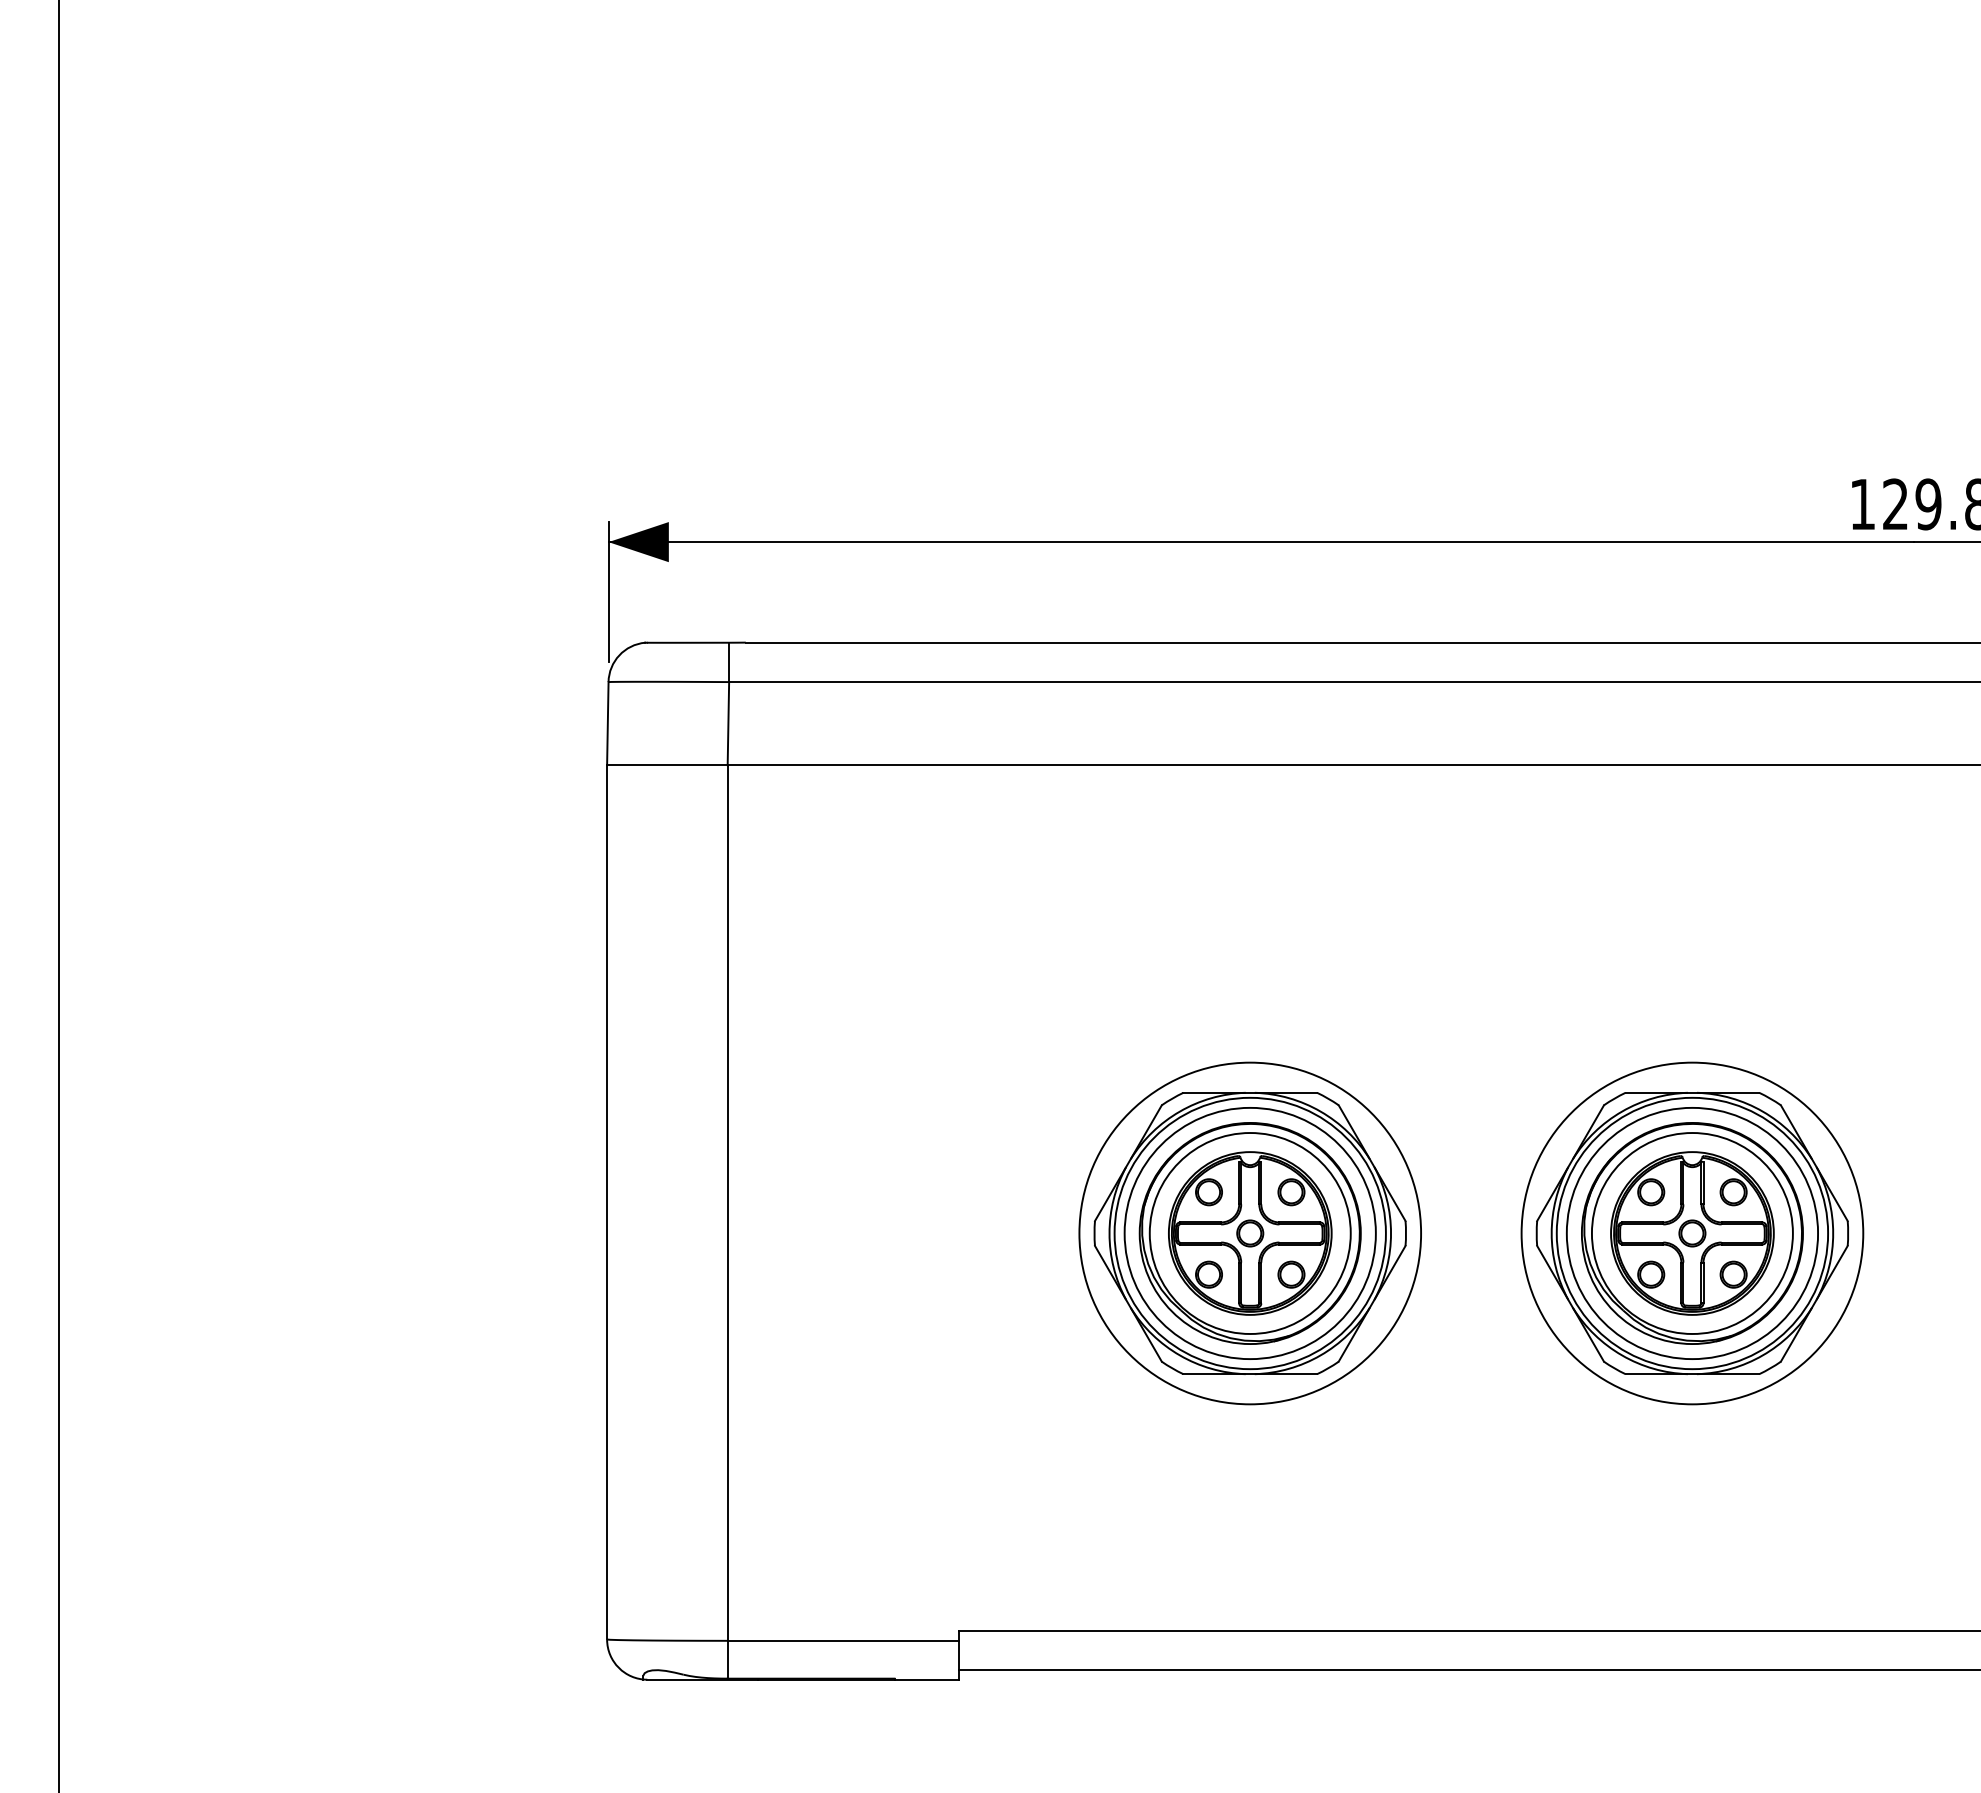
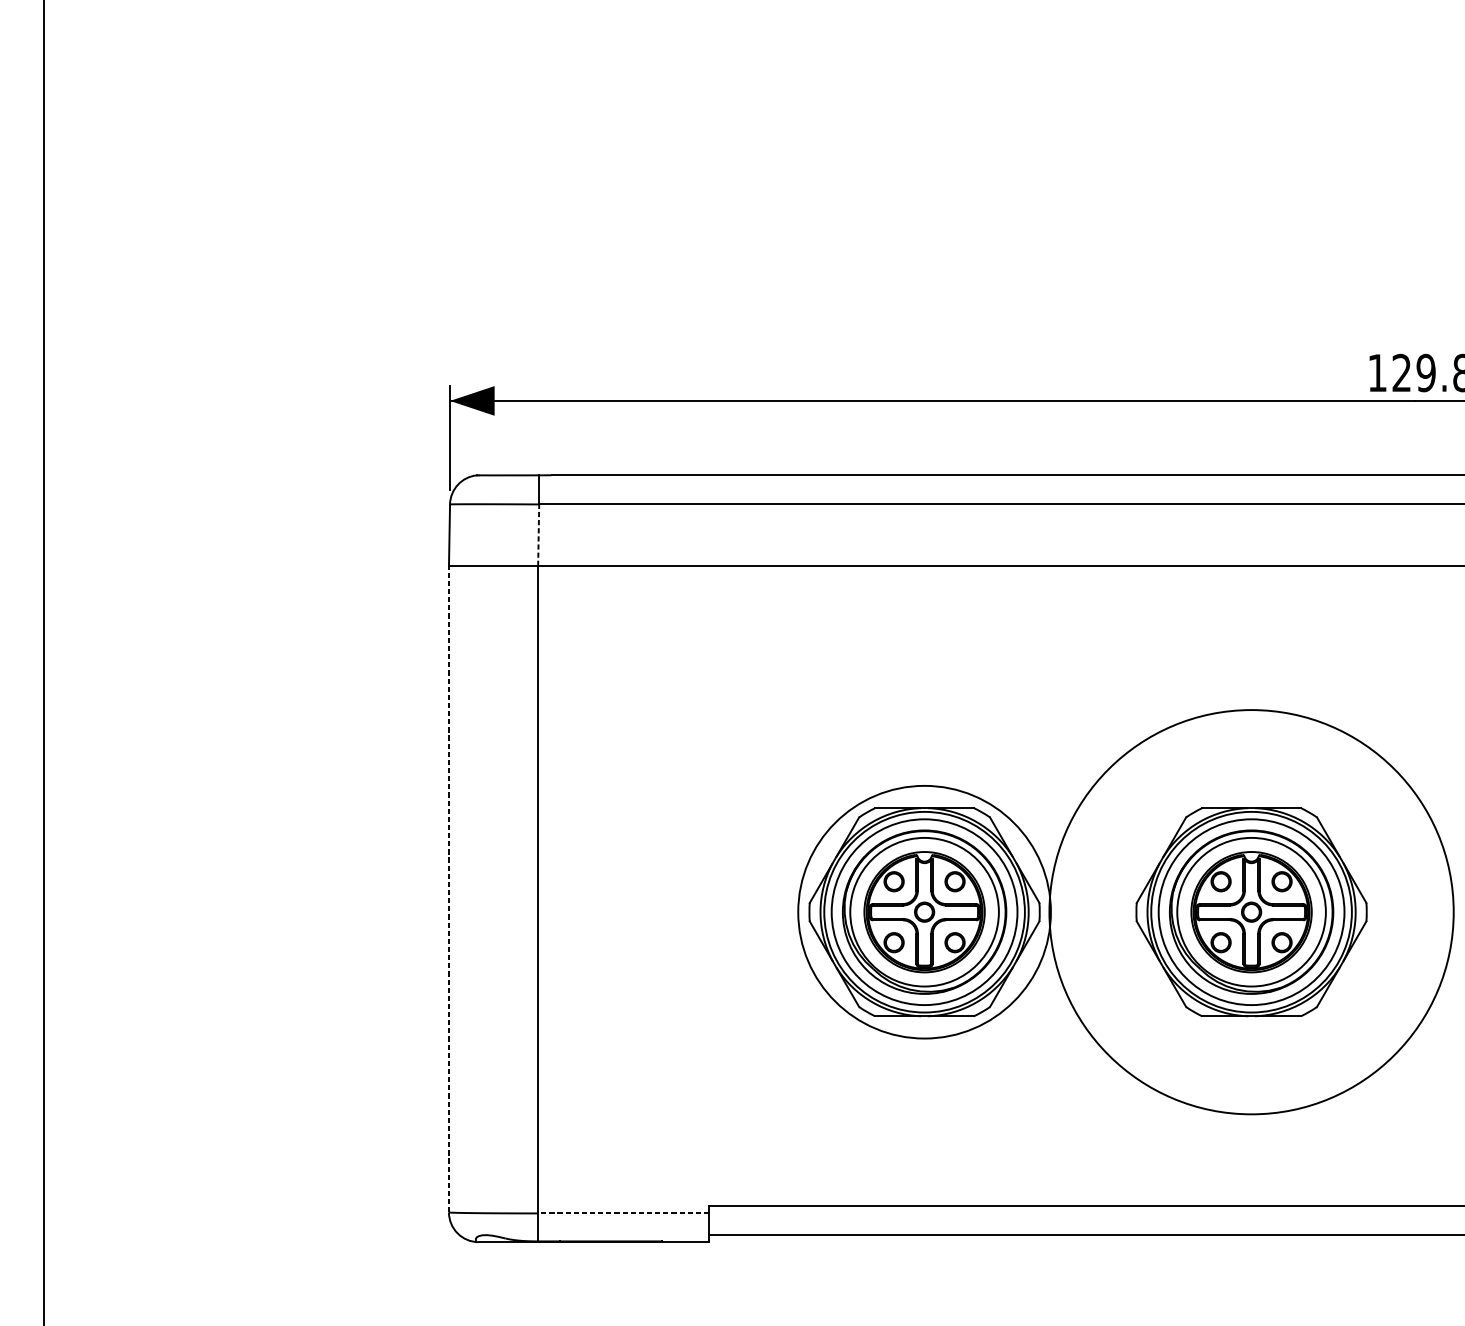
line: (728, 723) -> (538, 535), solid -> dashed
line: (607, 1201) -> (449, 888), solid -> dashed
circle: (1692, 1233) -> (1251, 912), size x1.6
line: (843, 1640) -> (623, 1213), solid -> dashed

